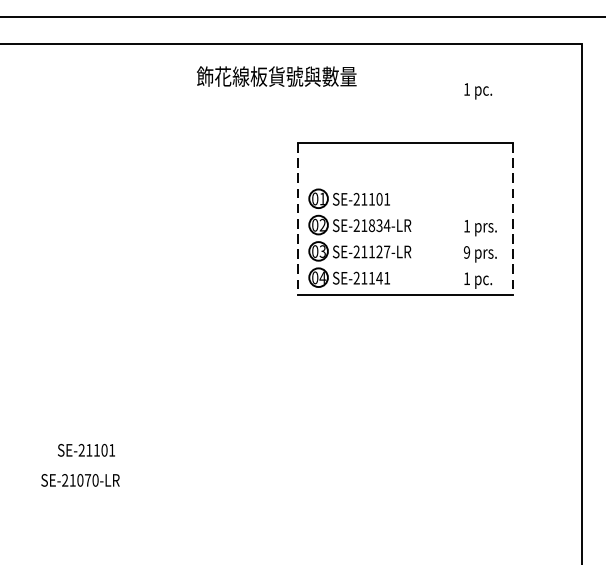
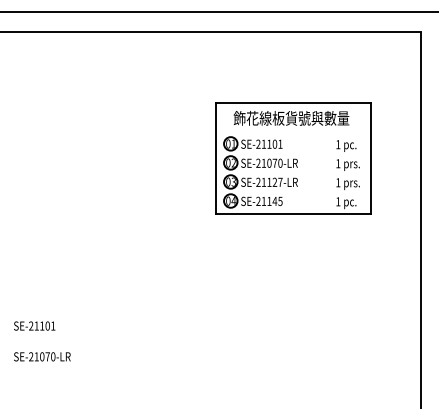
text: (276, 76) -> (291, 118), moved
text: (478, 90) -> (346, 145), moved
line: (297, 220) -> (215, 159), dashed -> solid
line: (512, 220) -> (371, 159), dashed -> solid
text: (378, 224) -> (274, 162), SE-21834-LR -> SE-21070-LR
text: (467, 252) -> (338, 182), 9 -> 1
text: (387, 276) -> (280, 200), SE-21141 -> SE-21145
text: (86, 449) -> (34, 325), moved
text: (80, 479) -> (42, 356), moved

